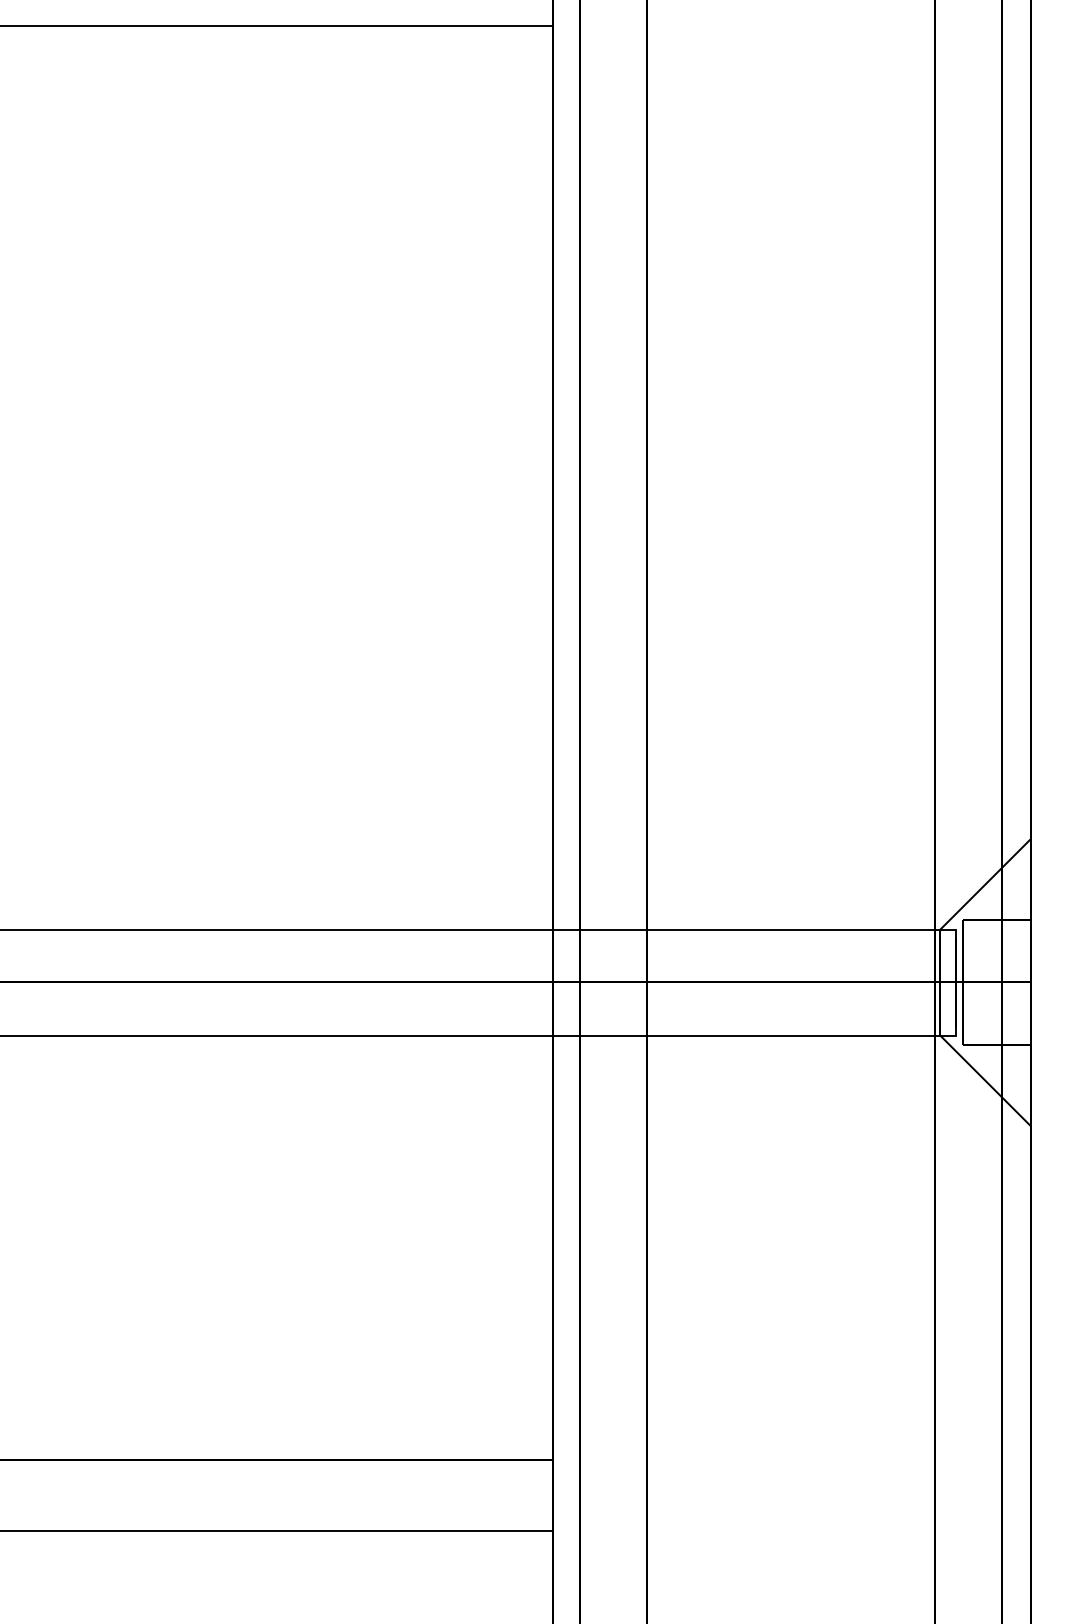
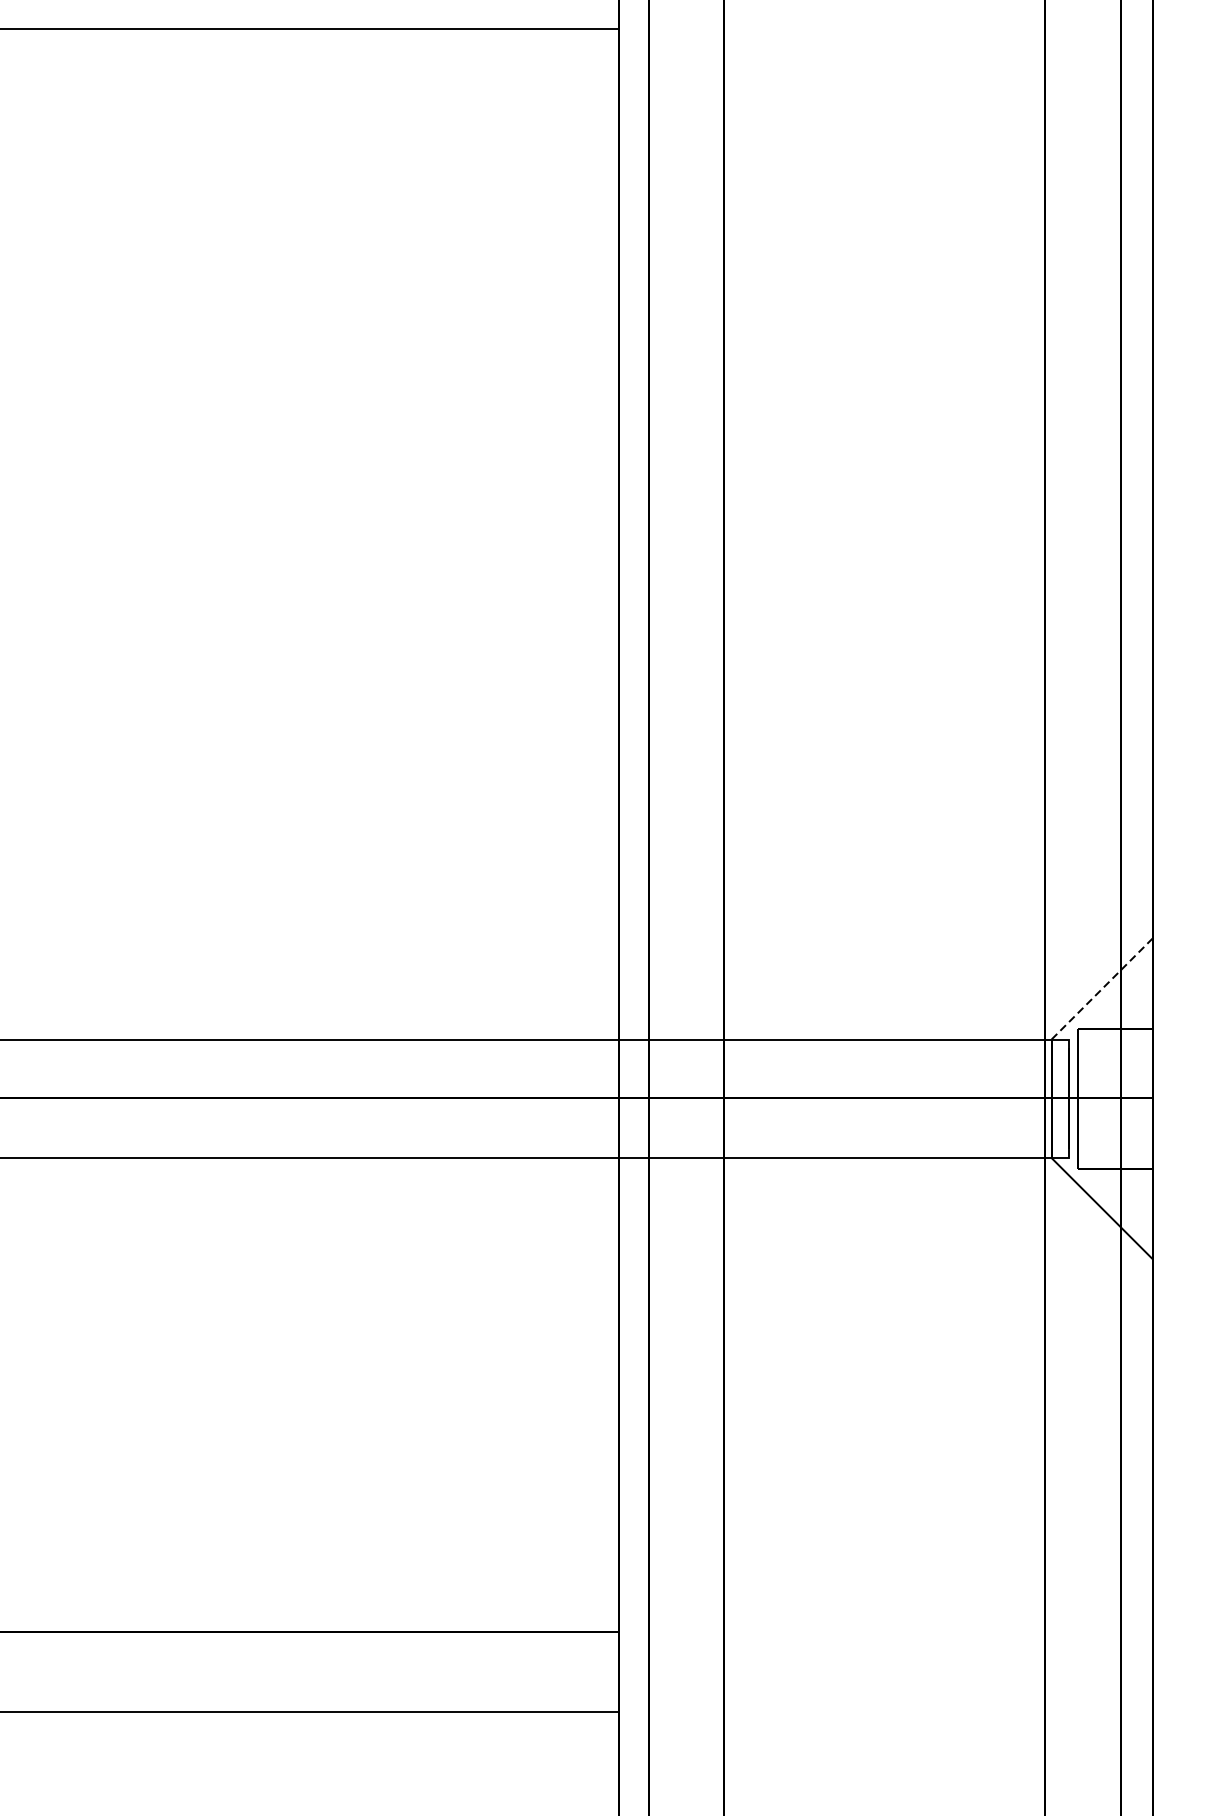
line: (985, 884) -> (1102, 989), solid -> dashed

